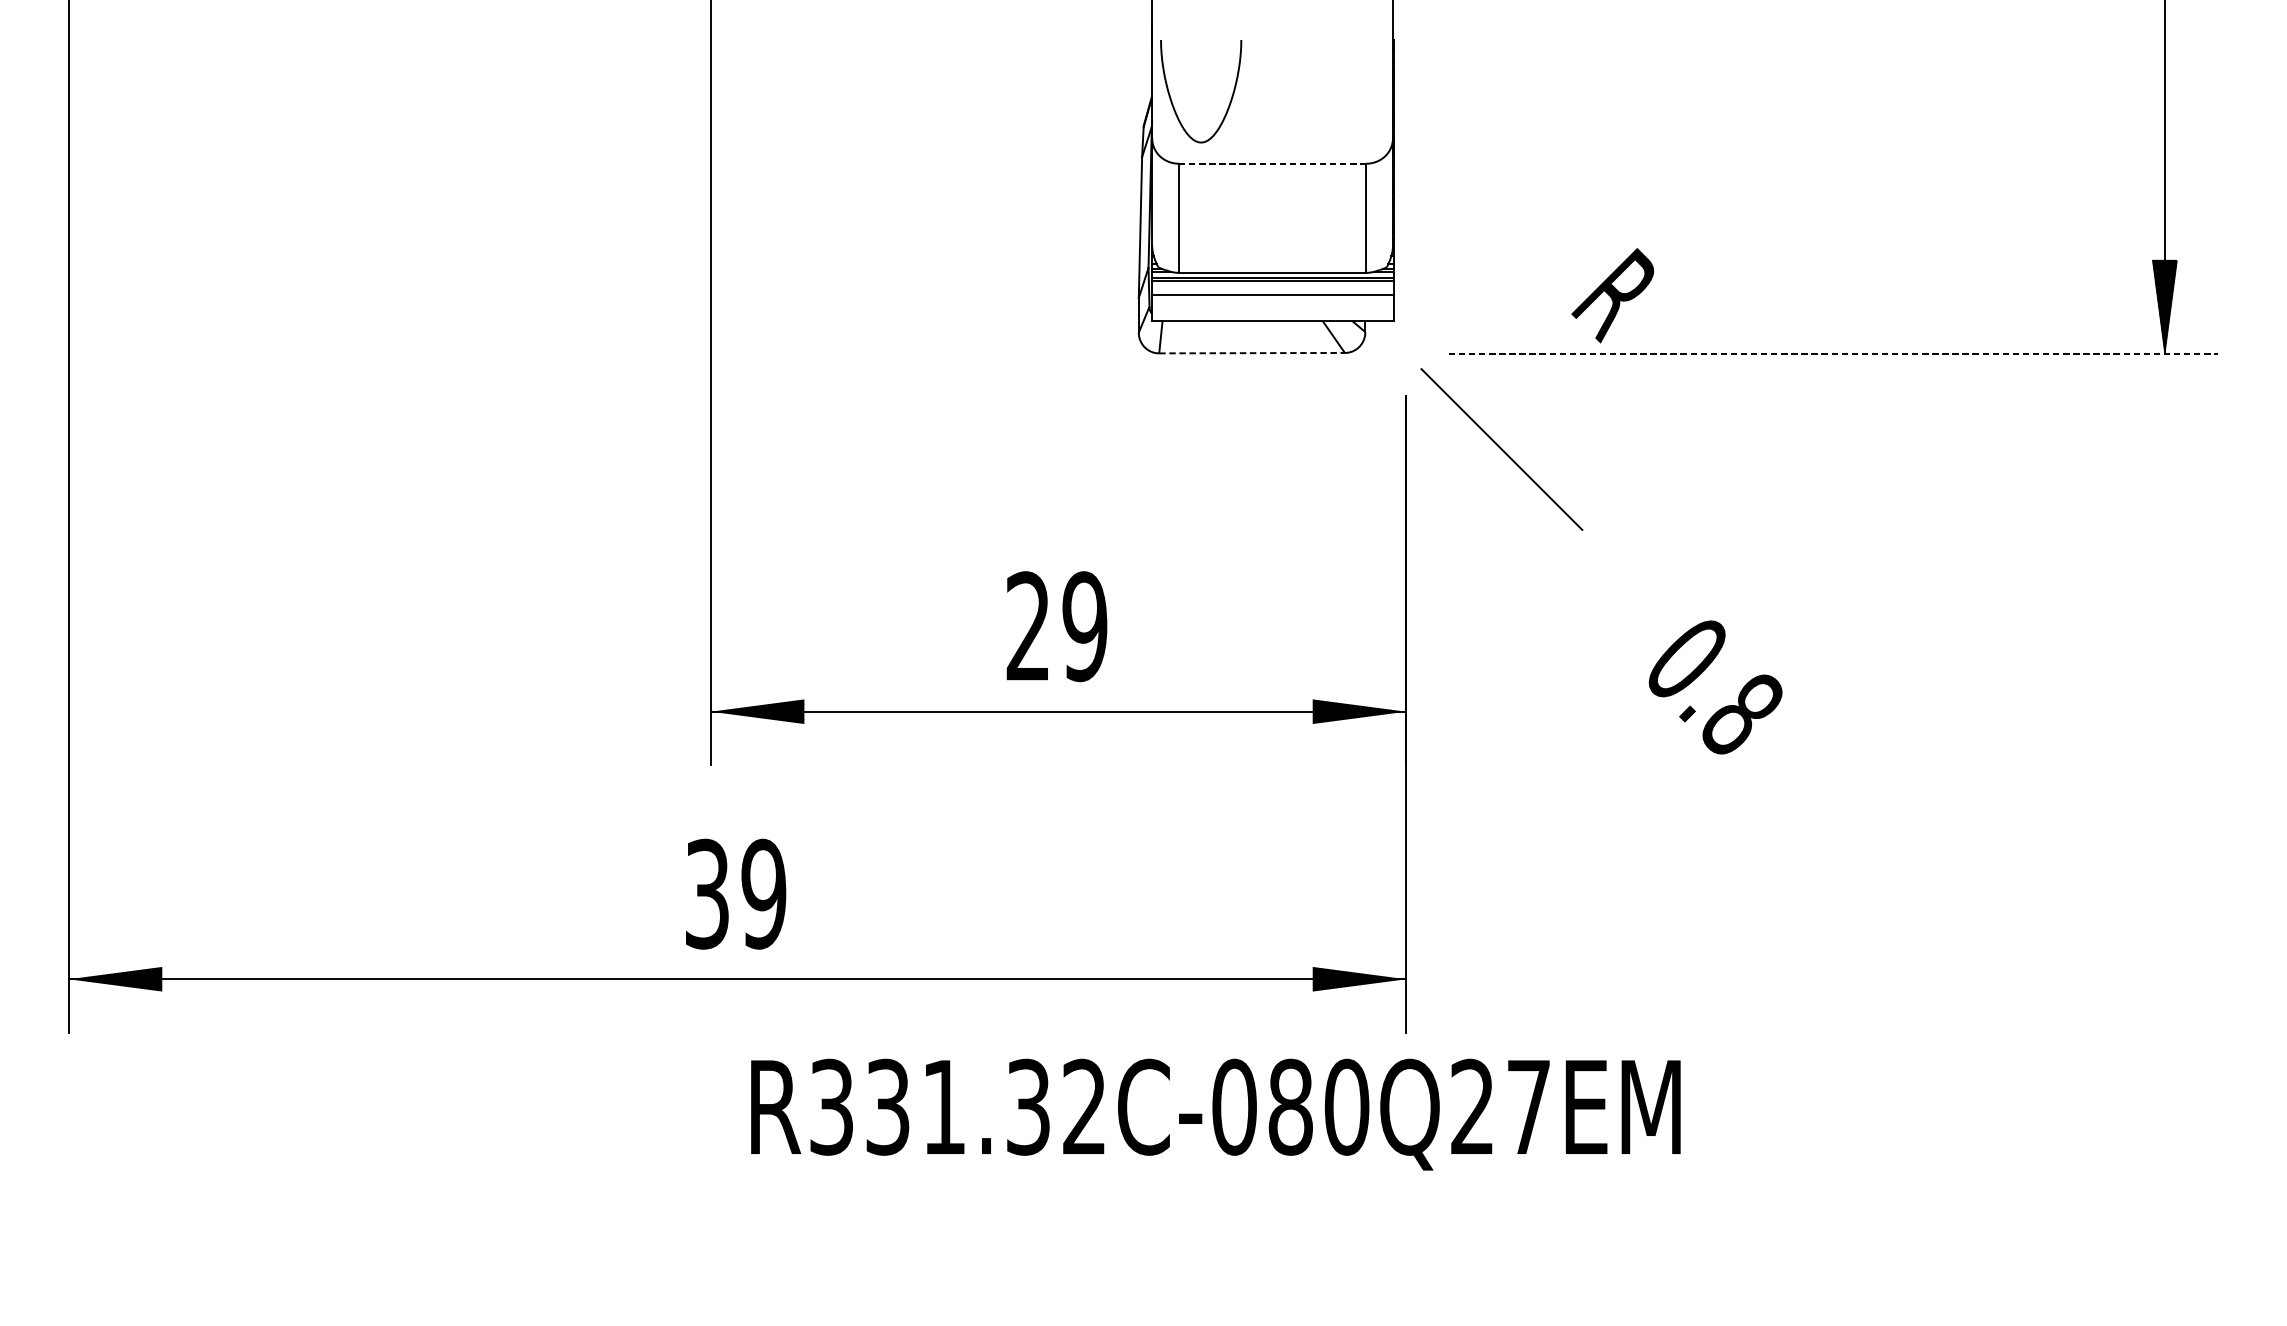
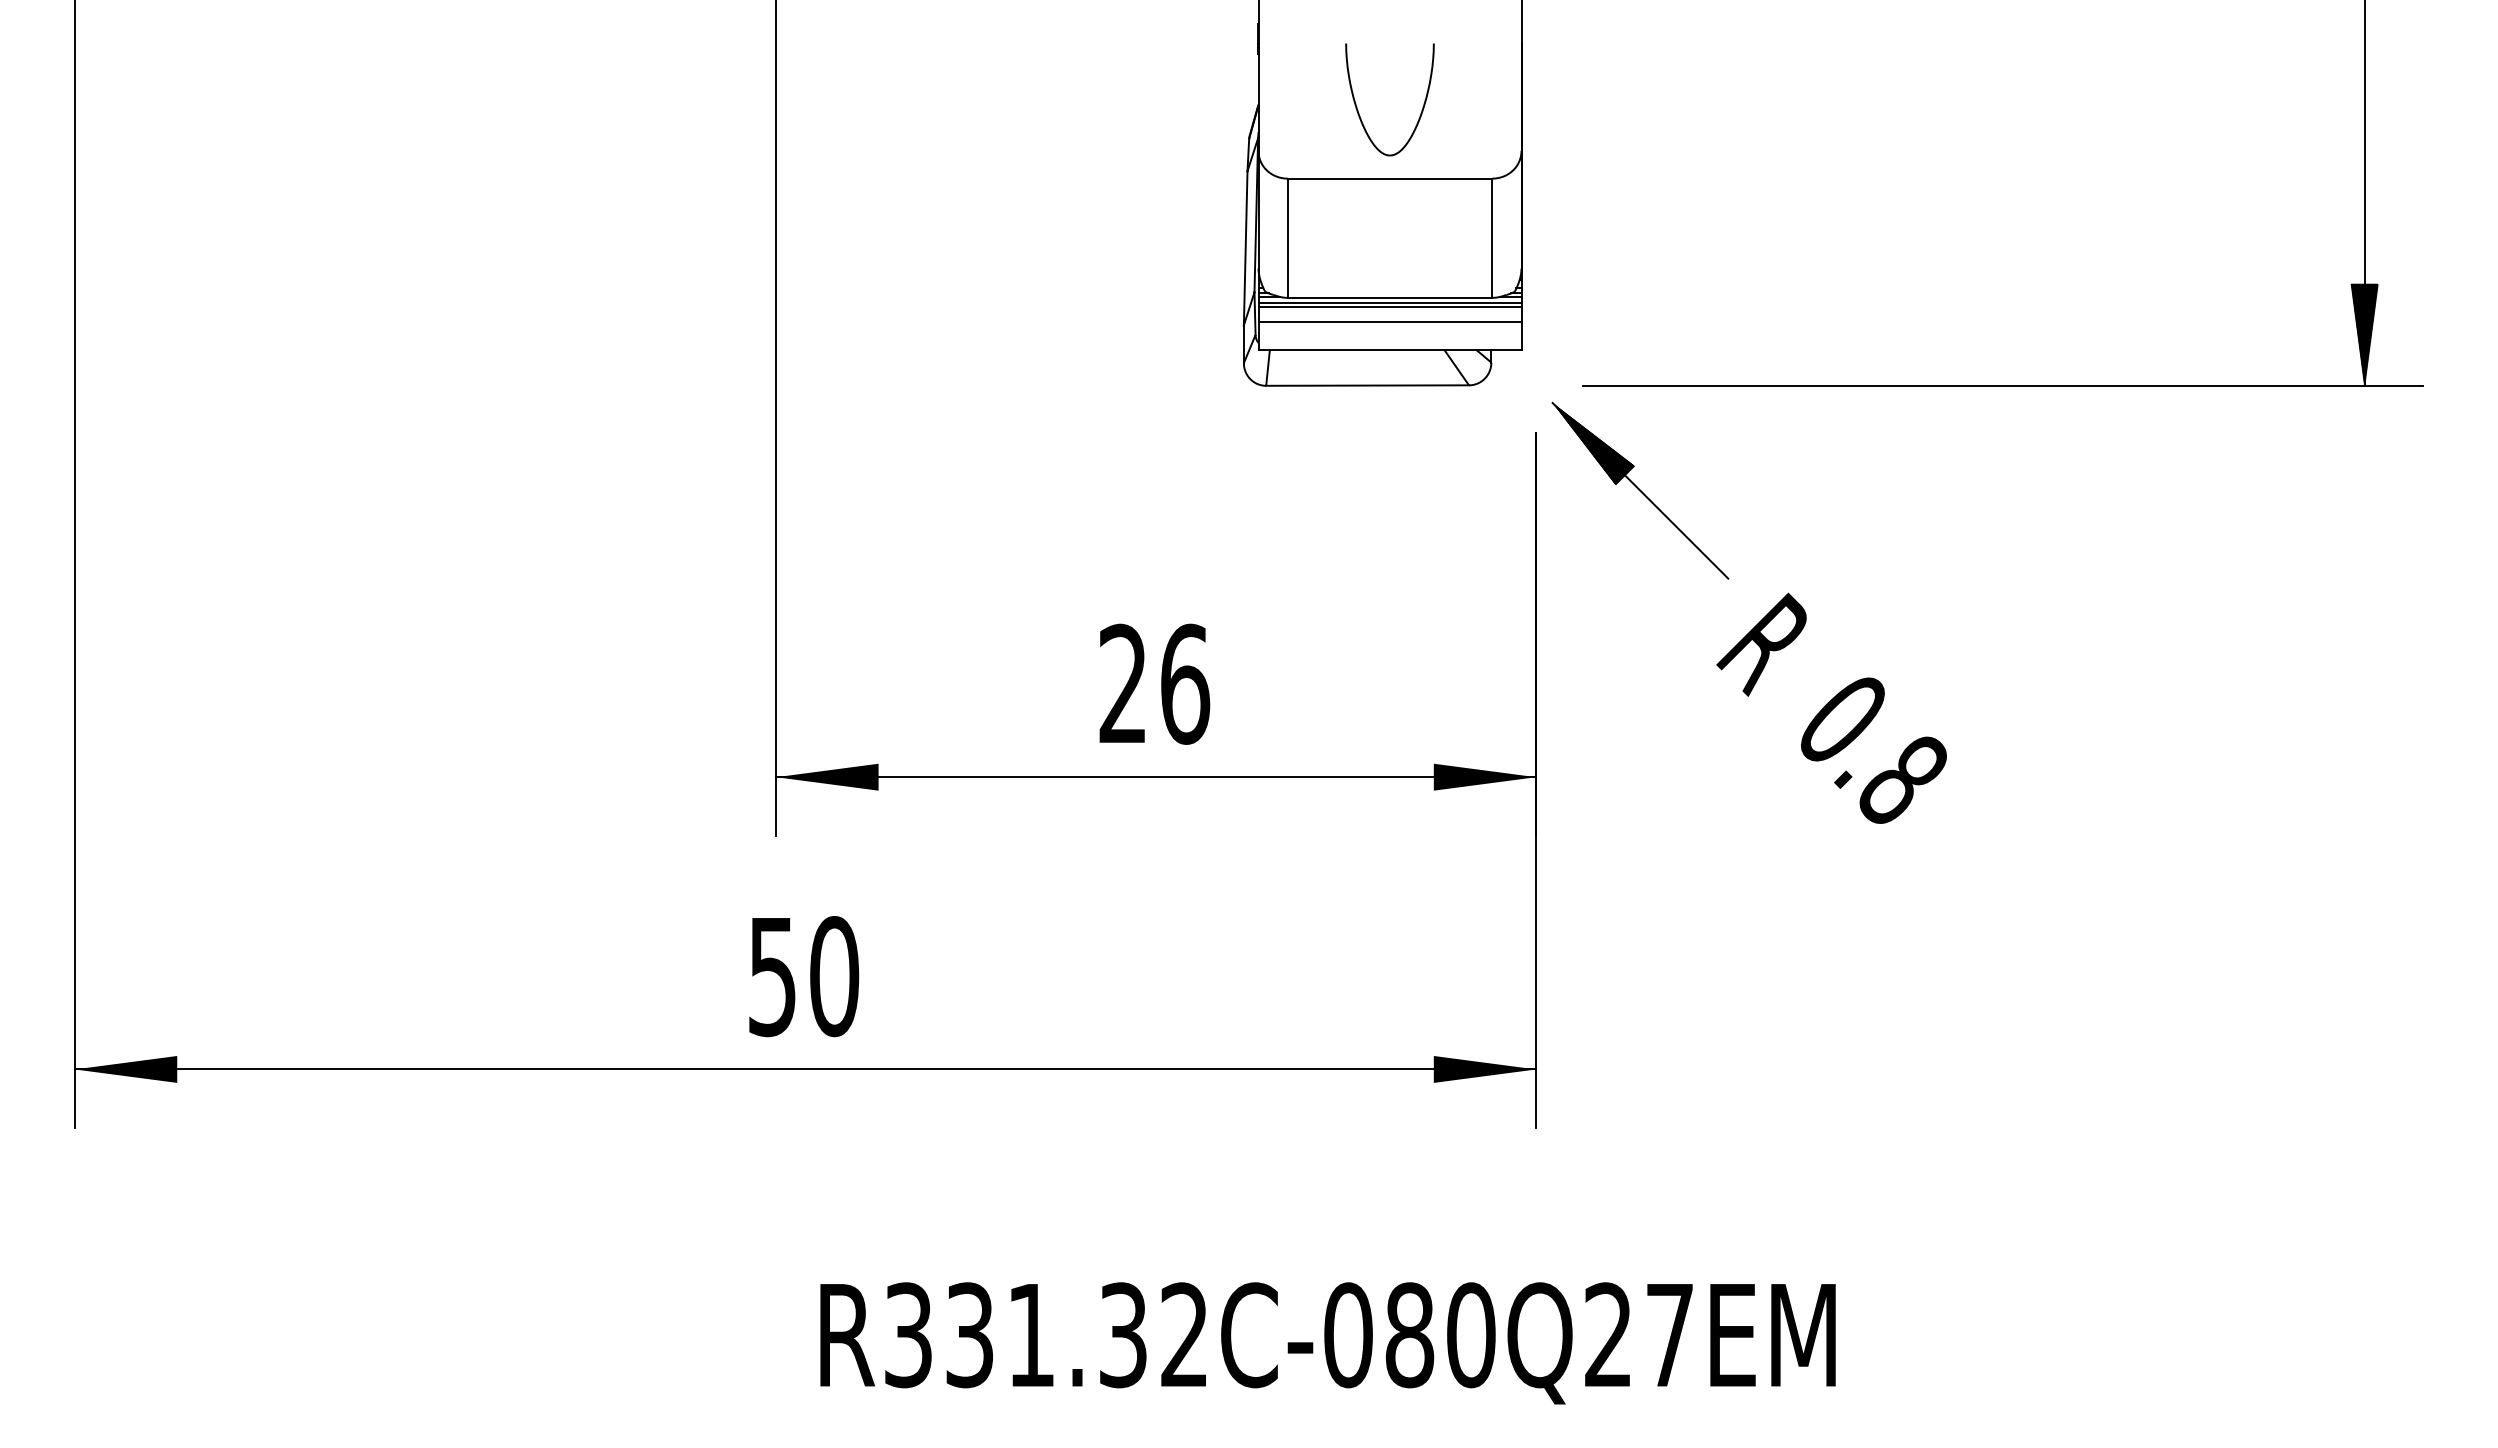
curve: (1171, 97) -> (1357, 106), moved
line: (1273, 163) -> (1390, 178), dashed -> solid
text: (1612, 295) -> (1761, 644), moved
line: (1252, 353) -> (1368, 385), dashed -> solid
line: (1834, 354) -> (2003, 386), dashed -> solid
hatch: (1458, 406) -> (1593, 443), added
text: (1085, 625) -> (1185, 683), 29 -> 26
text: (736, 894) -> (804, 976), 39 -> 50
text: (1215, 1114) -> (1327, 1343), moved

